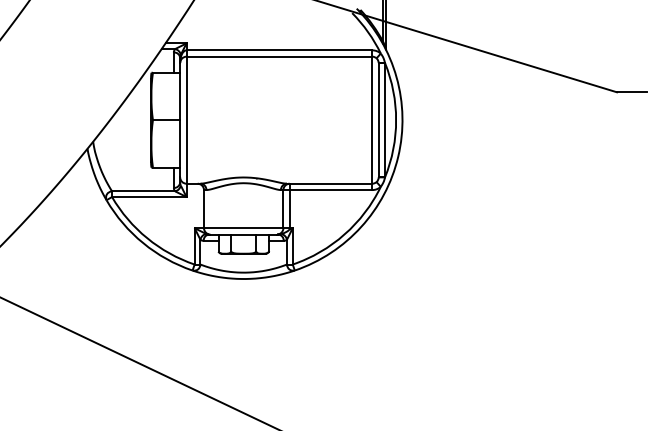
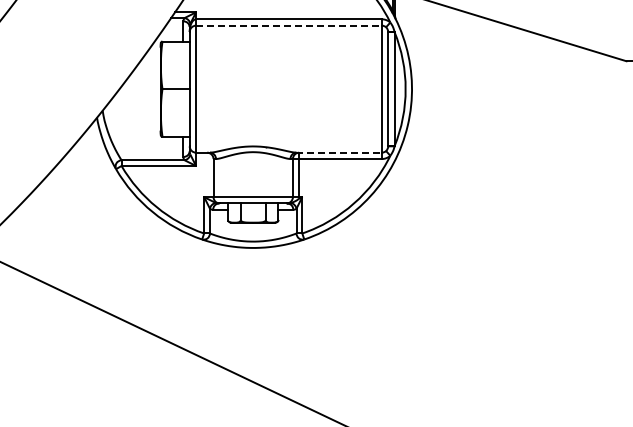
line: (279, 56) -> (289, 25), solid -> dashed
line: (329, 183) -> (339, 152), solid -> dashed

